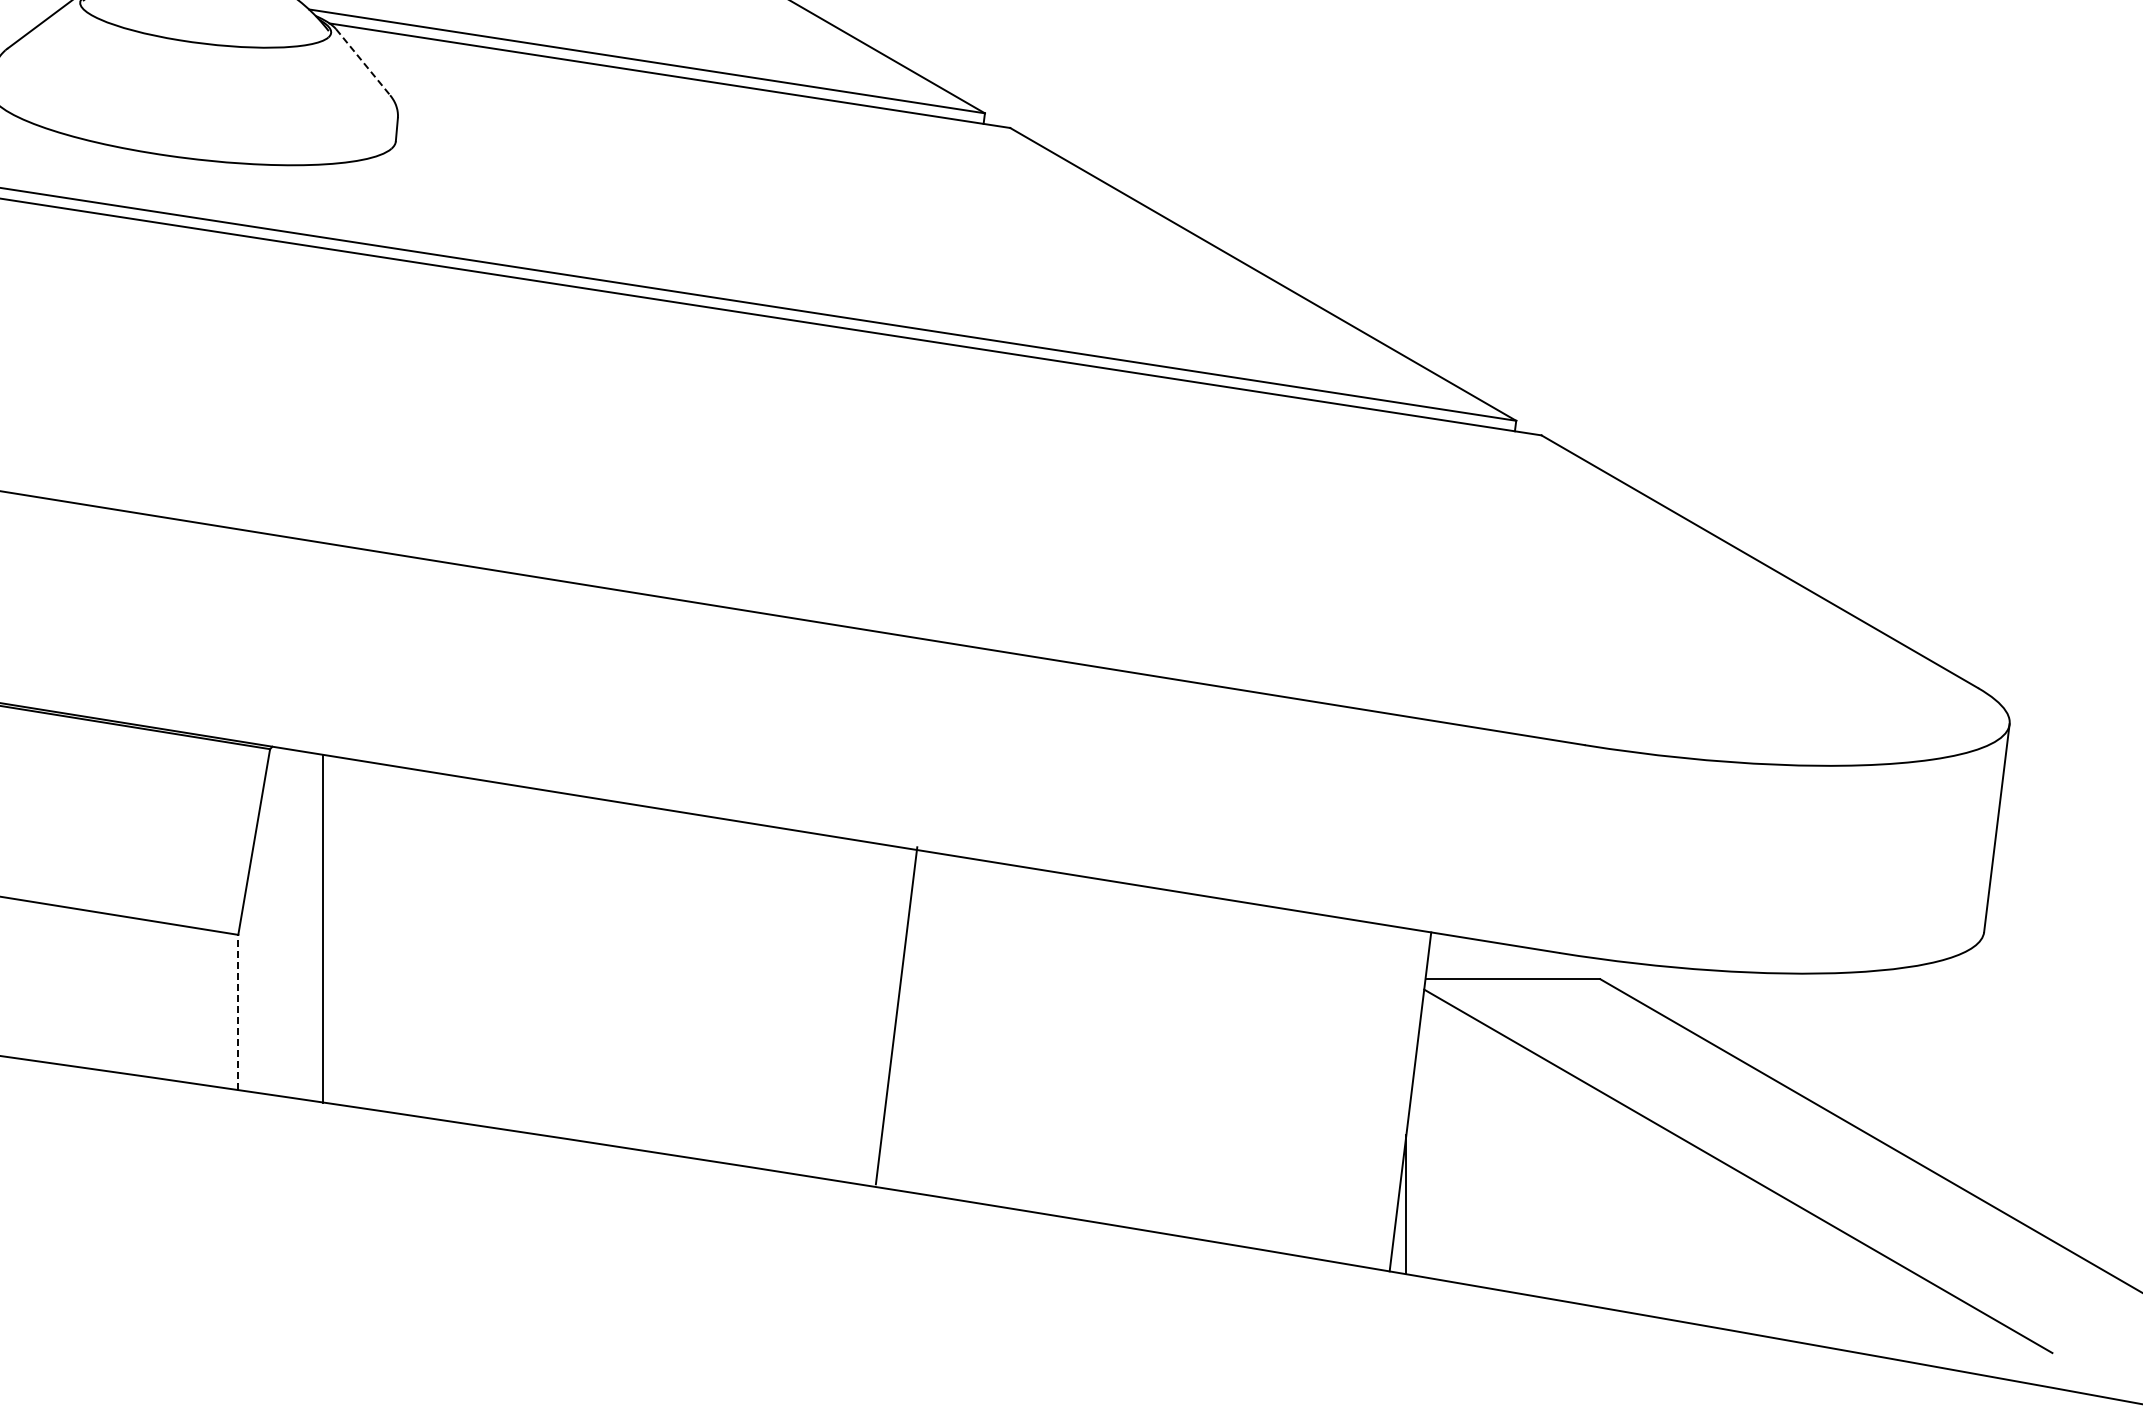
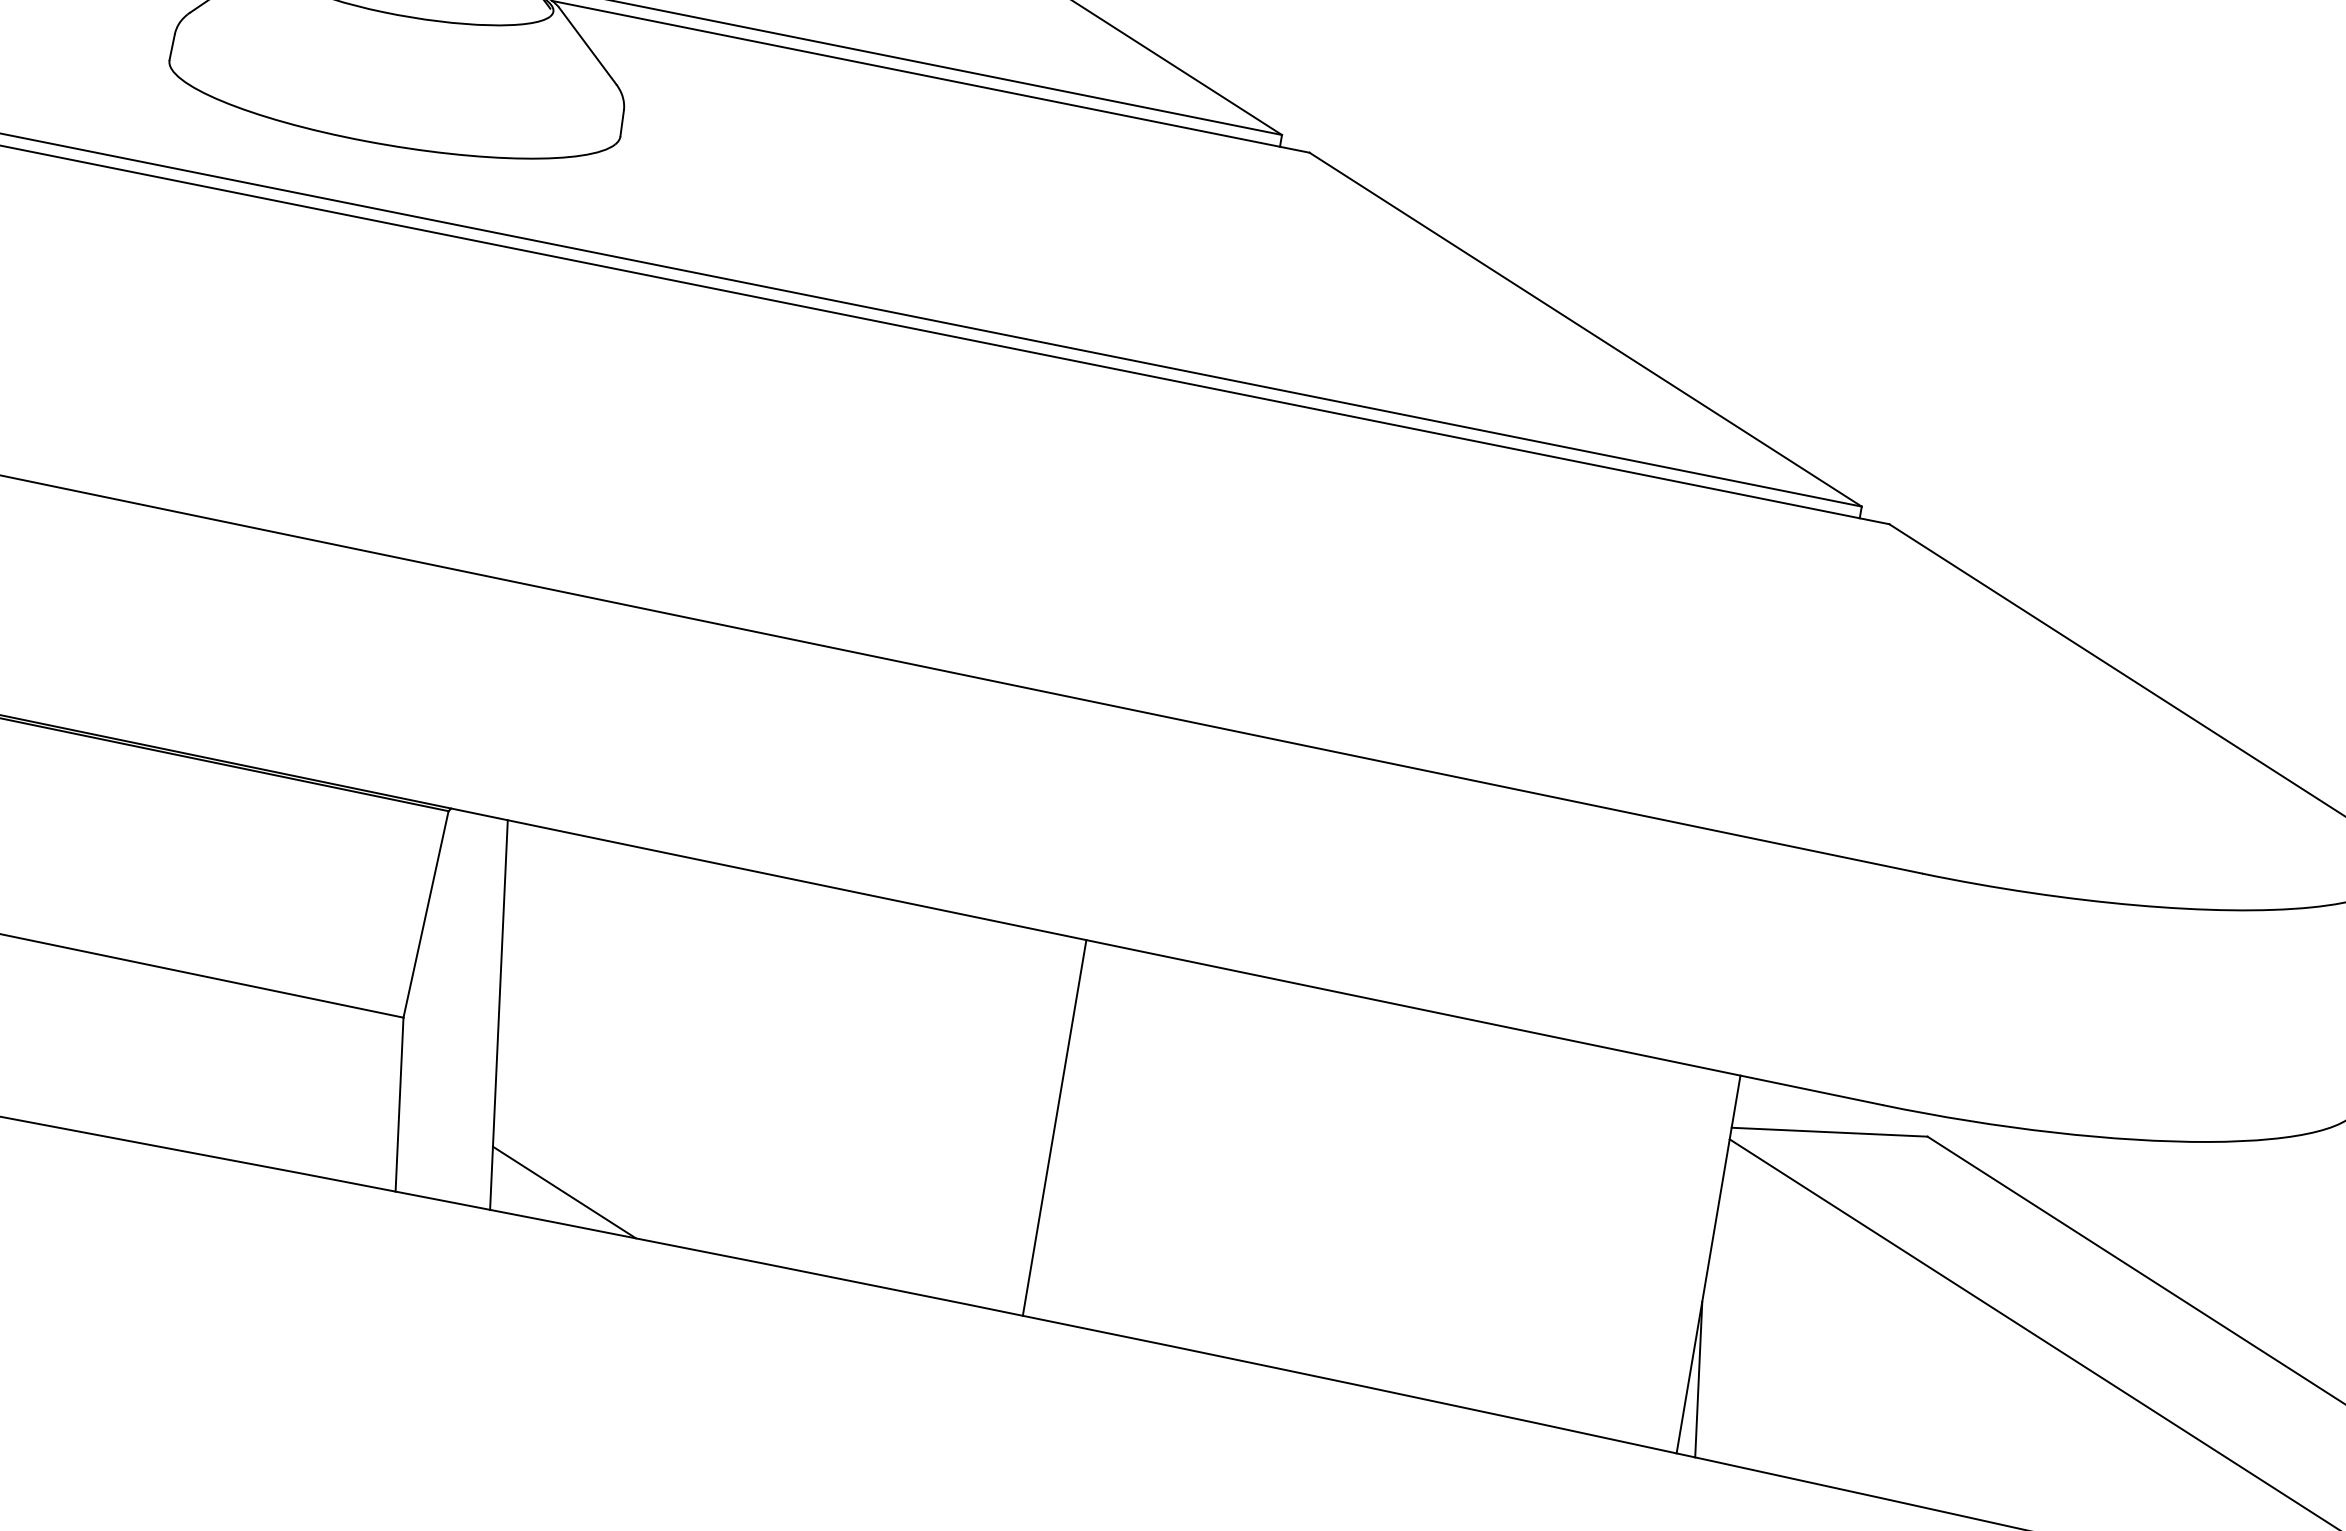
line: (363, 62) -> (588, 46), dashed -> solid
line: (238, 1012) -> (399, 1104), dashed -> solid
line: (896, 1015) -> (1054, 1127), moved
line: (388, 1083) -> (564, 1191), added

